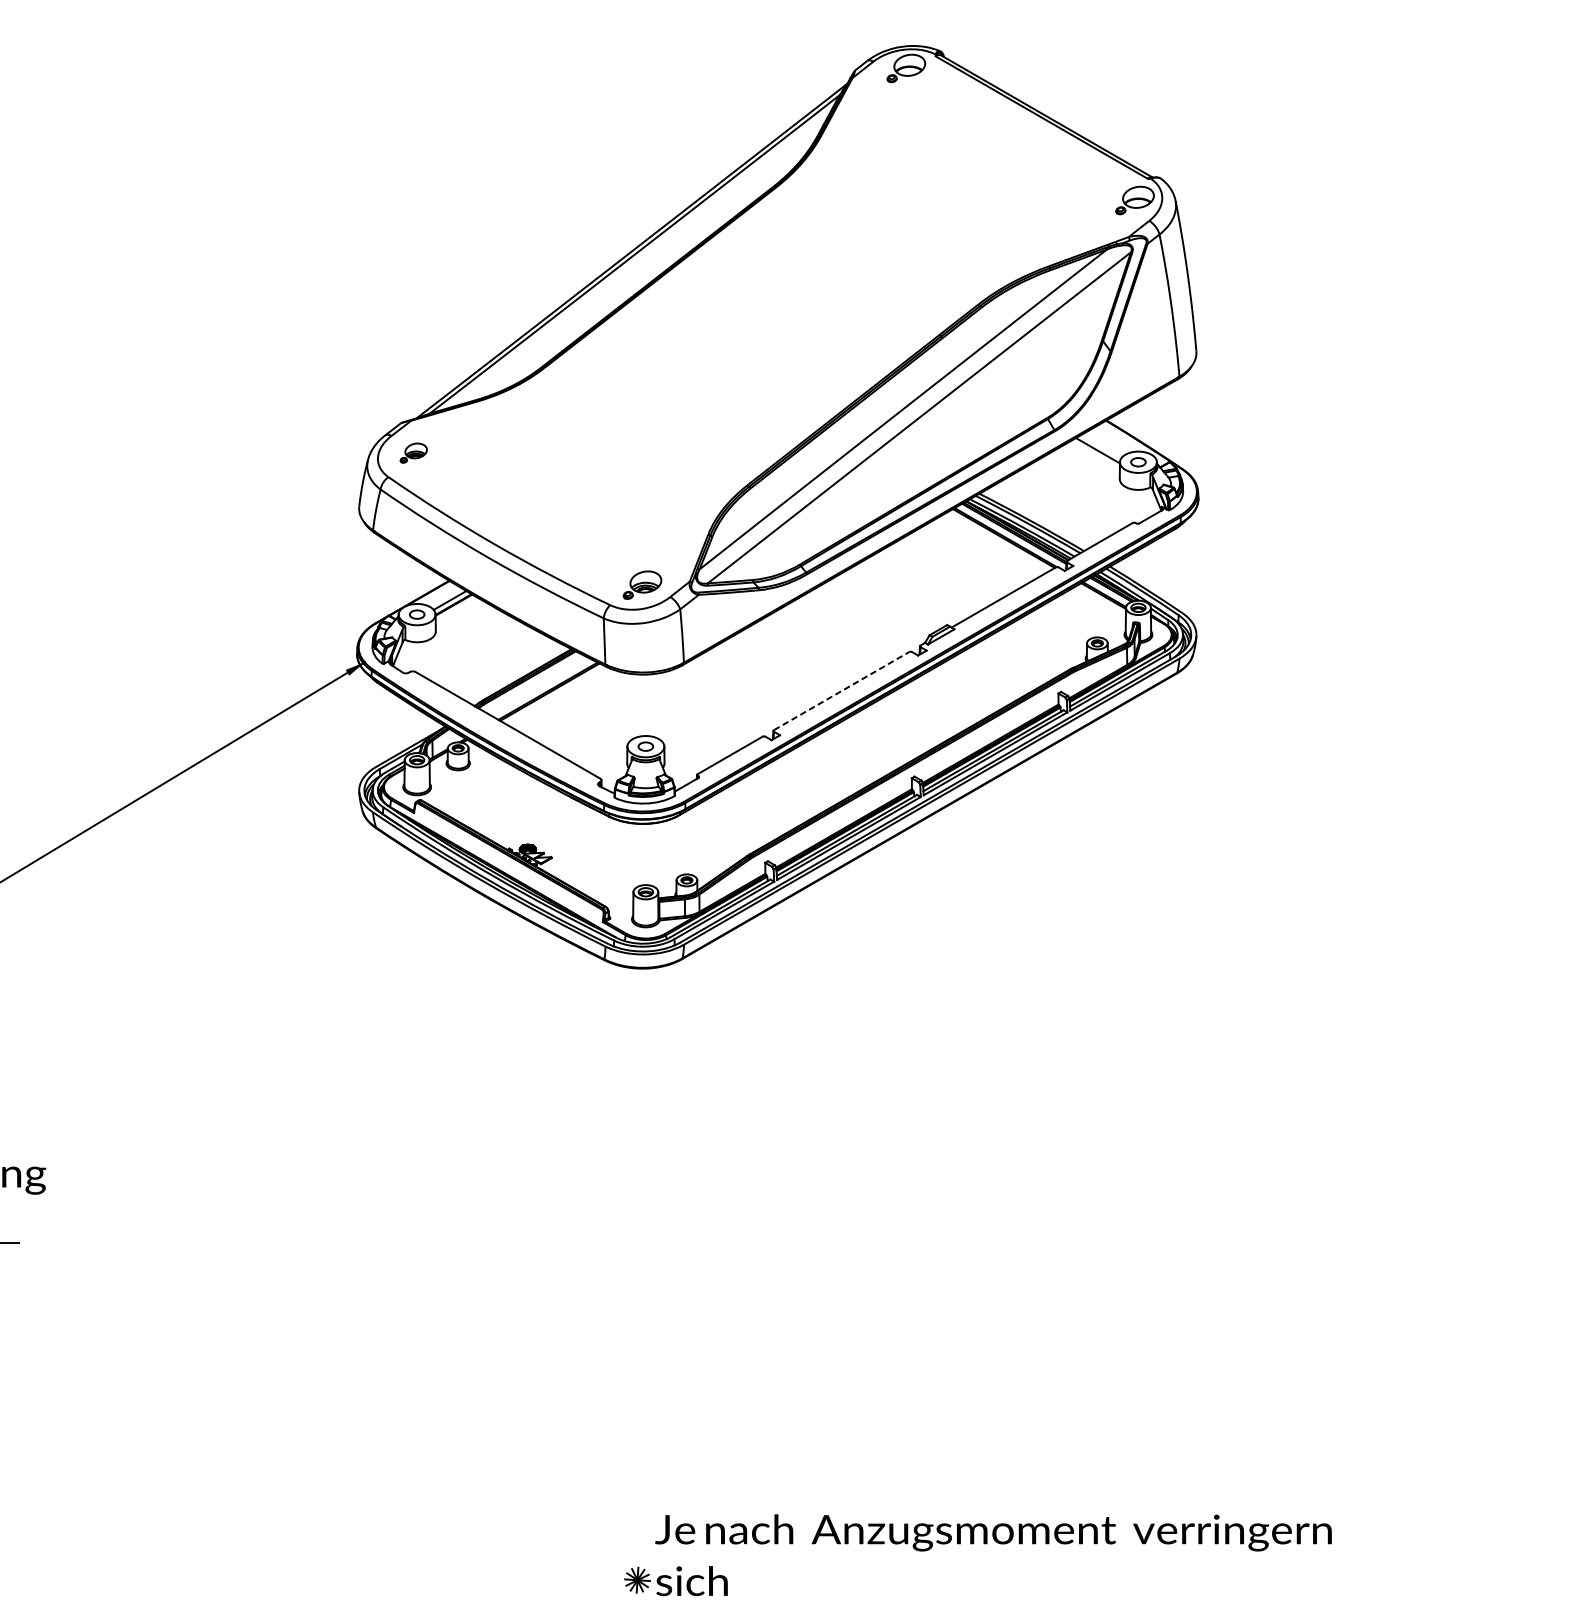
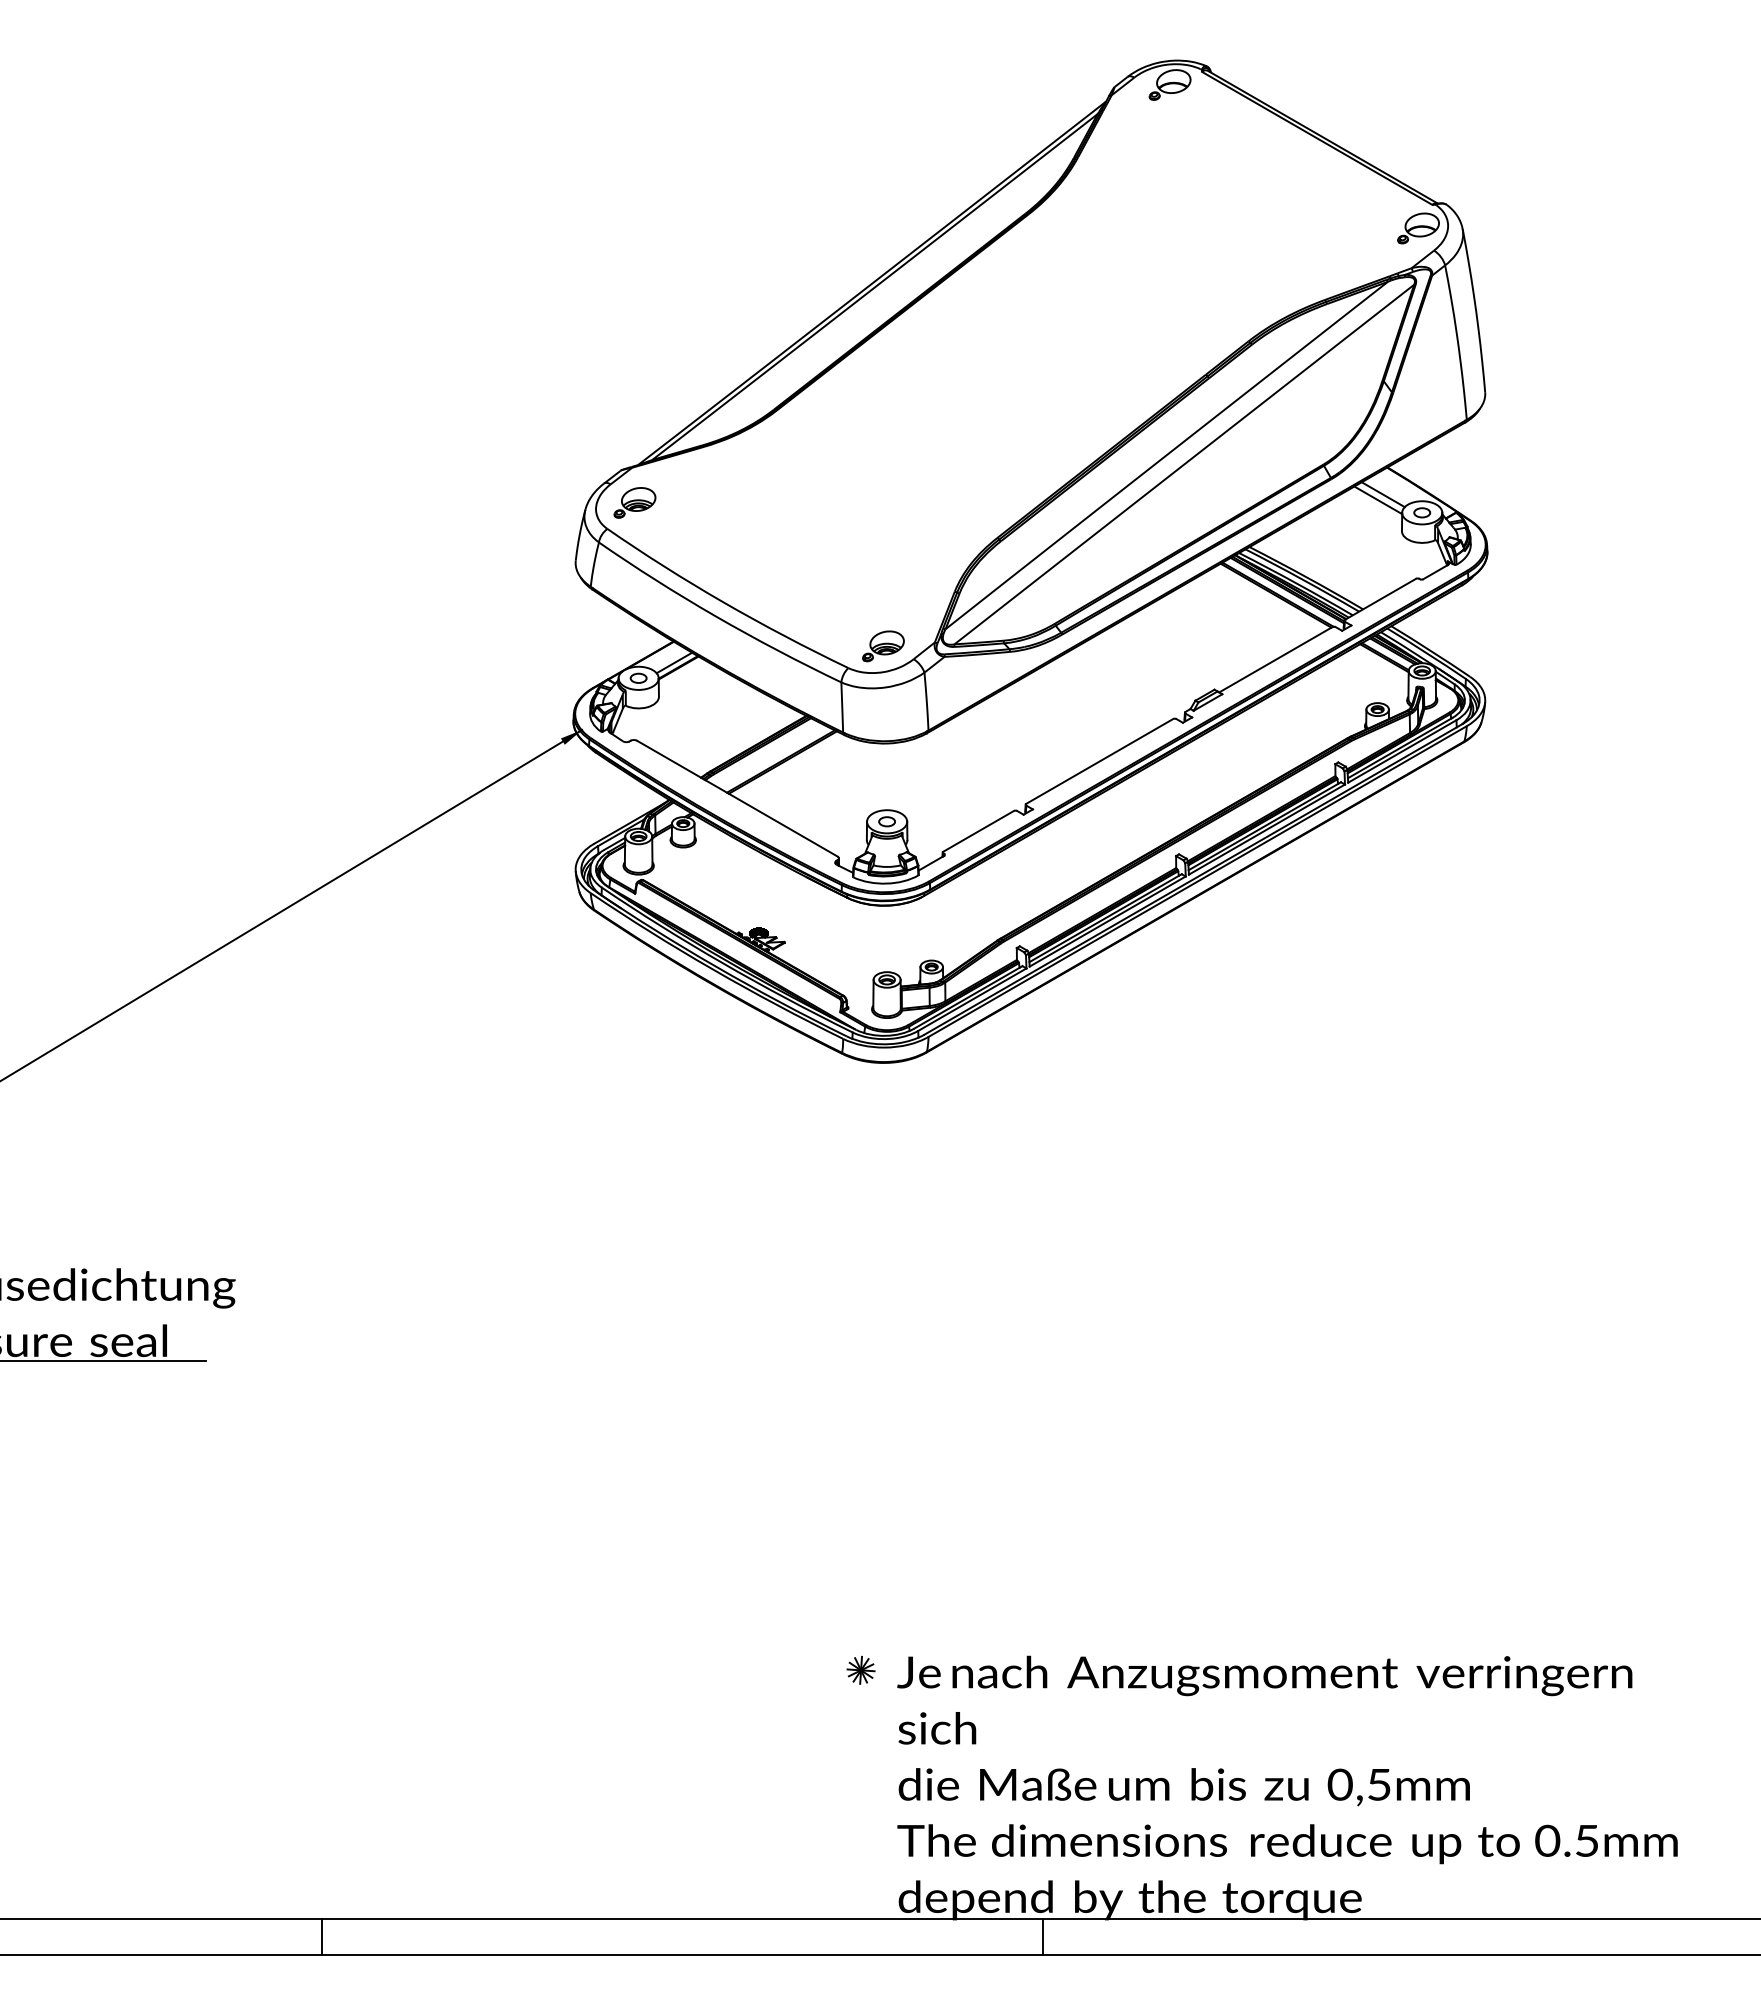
line: (1101, 445) -> (1382, 494), added
part: (413, 452) -> (634, 502), size x1.43
line: (841, 691) -> (1099, 761), dashed -> solid
part: (637, 1579) -> (860, 1669), moved

